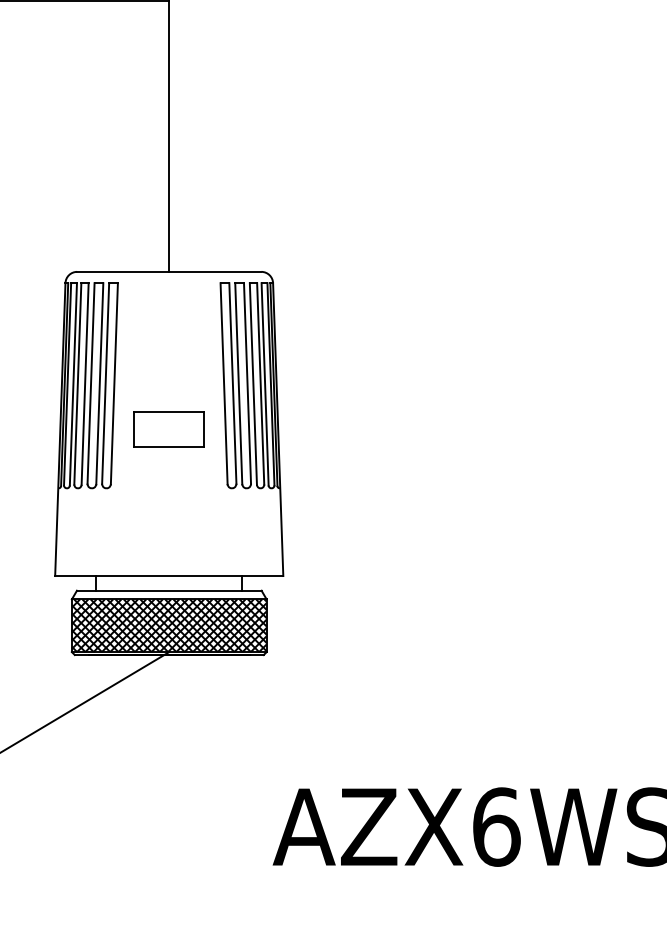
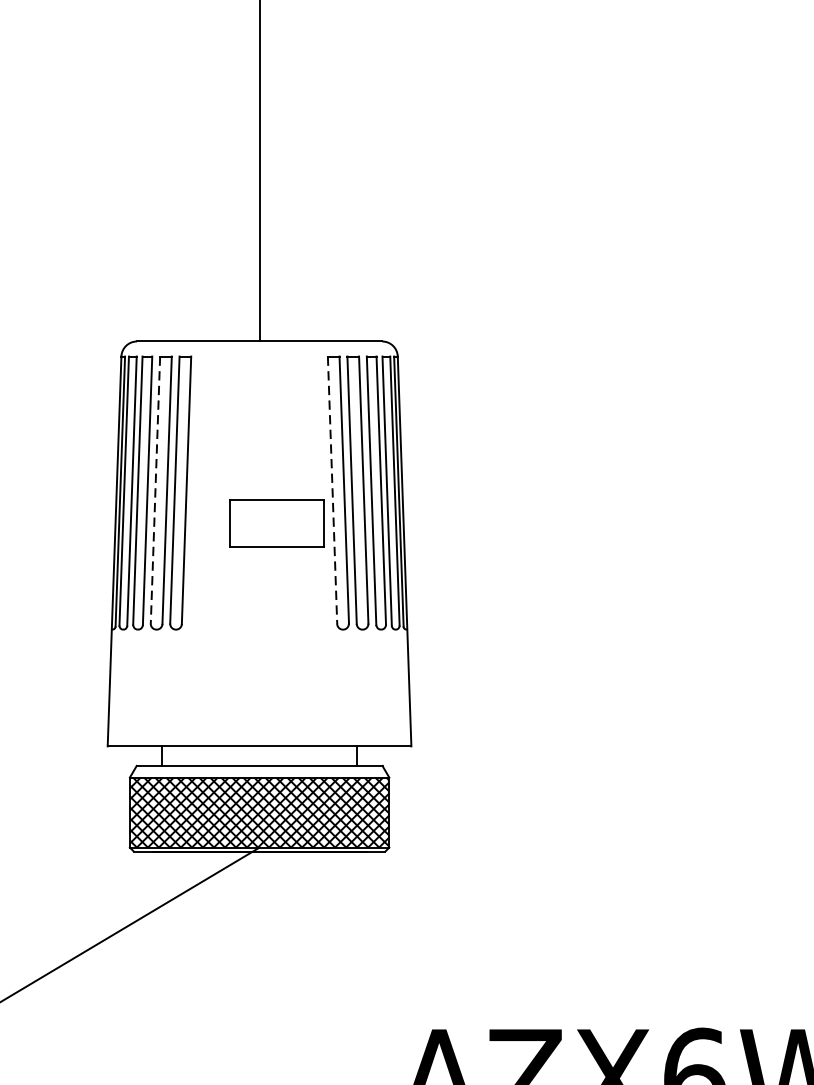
line: (224, 383) -> (333, 490), solid -> dashed
line: (91, 384) -> (156, 491), solid -> dashed
part: (168, 429) -> (275, 523), moved

